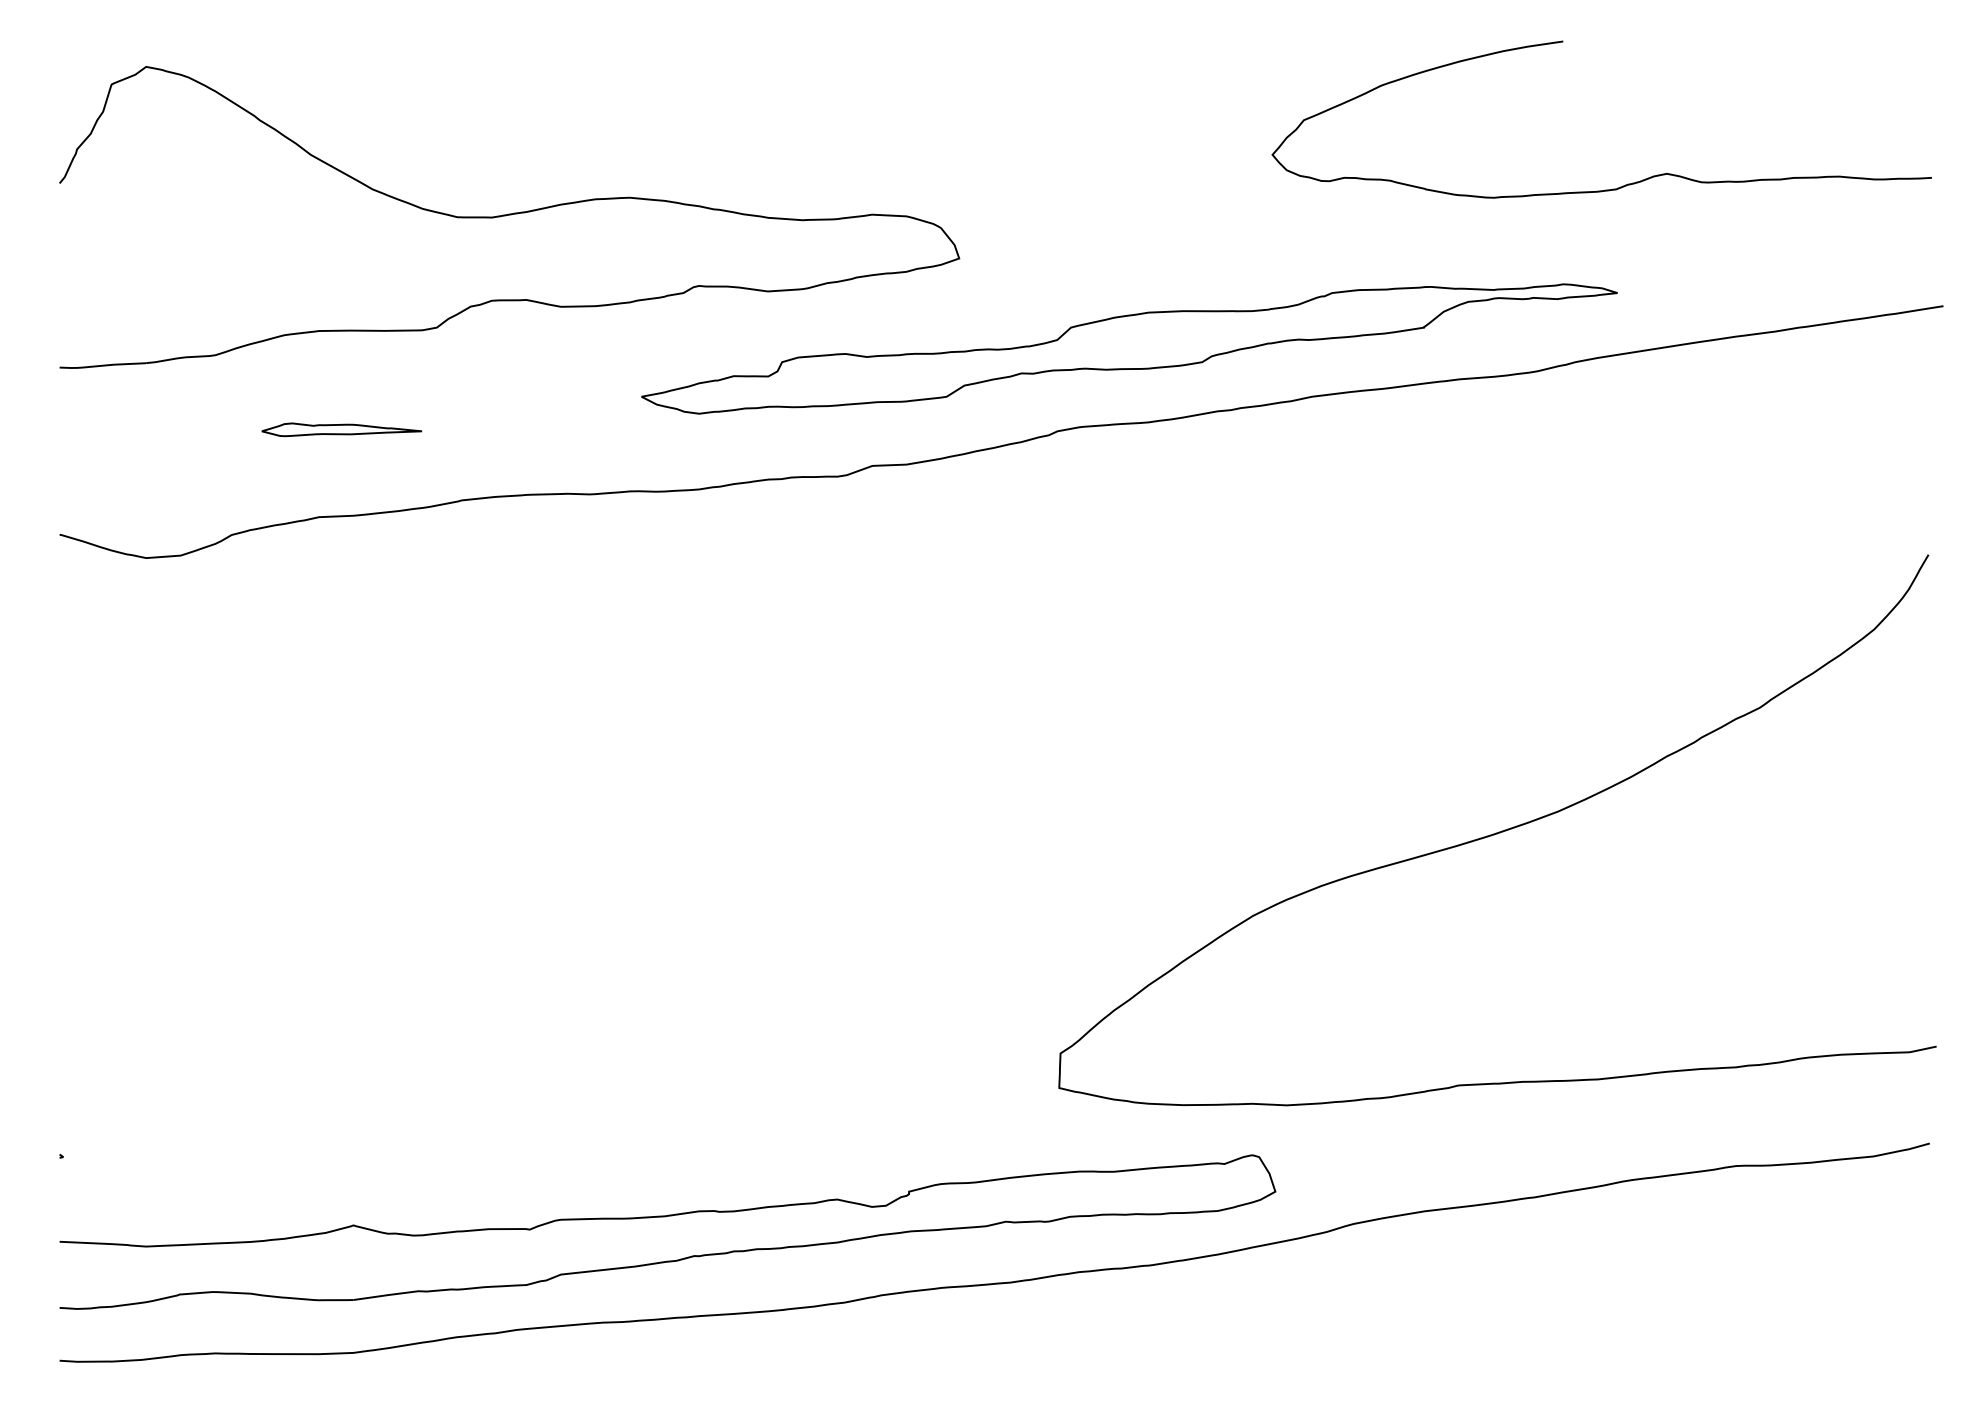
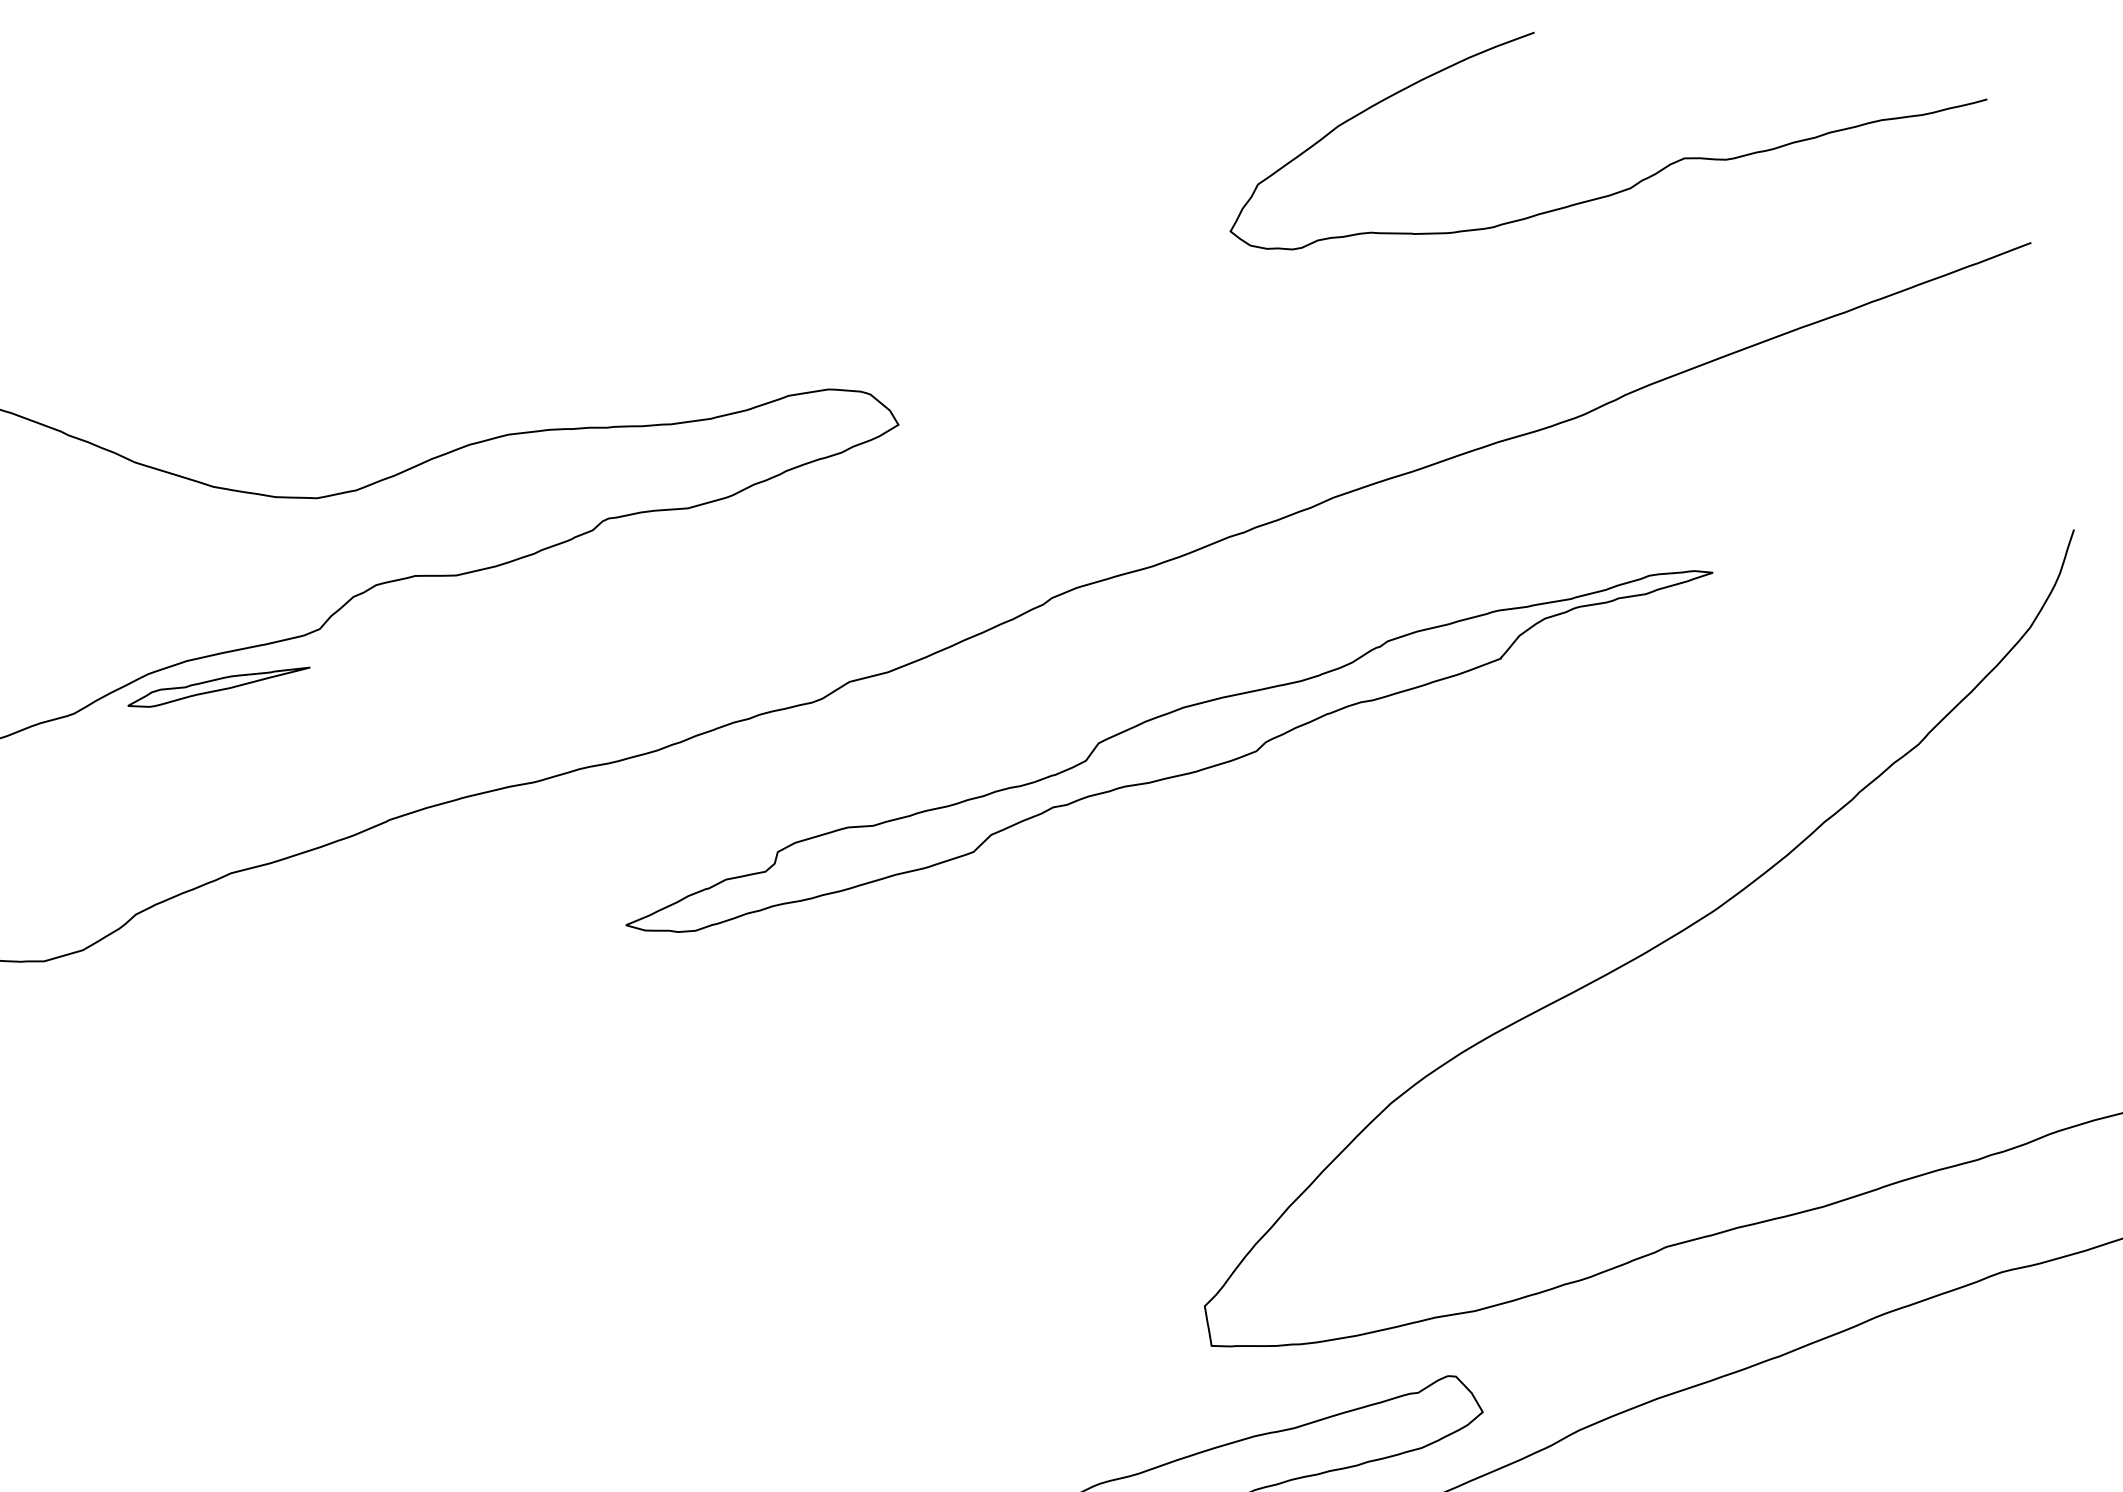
part: (1129, 348) -> (1170, 753), moved
part: (341, 429) -> (218, 684), moved

